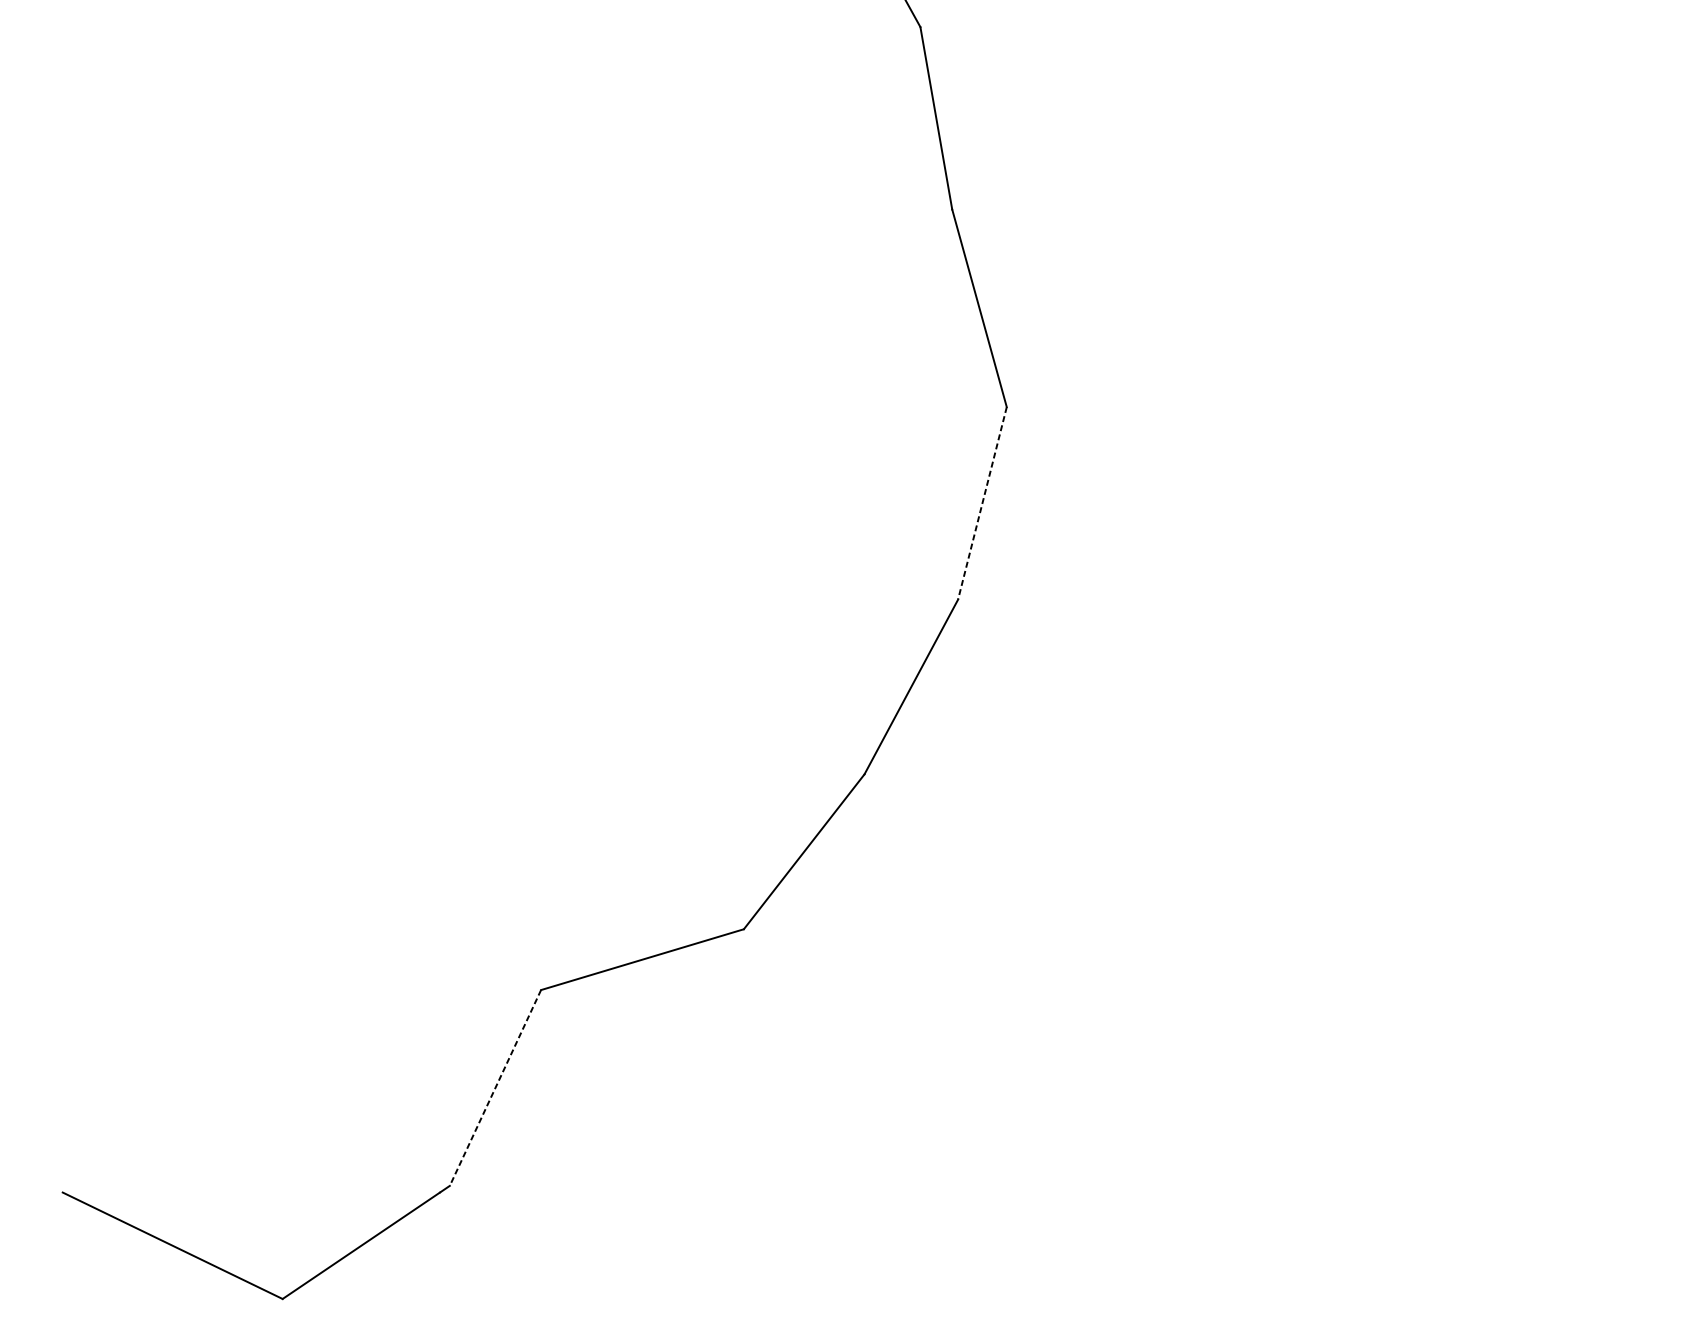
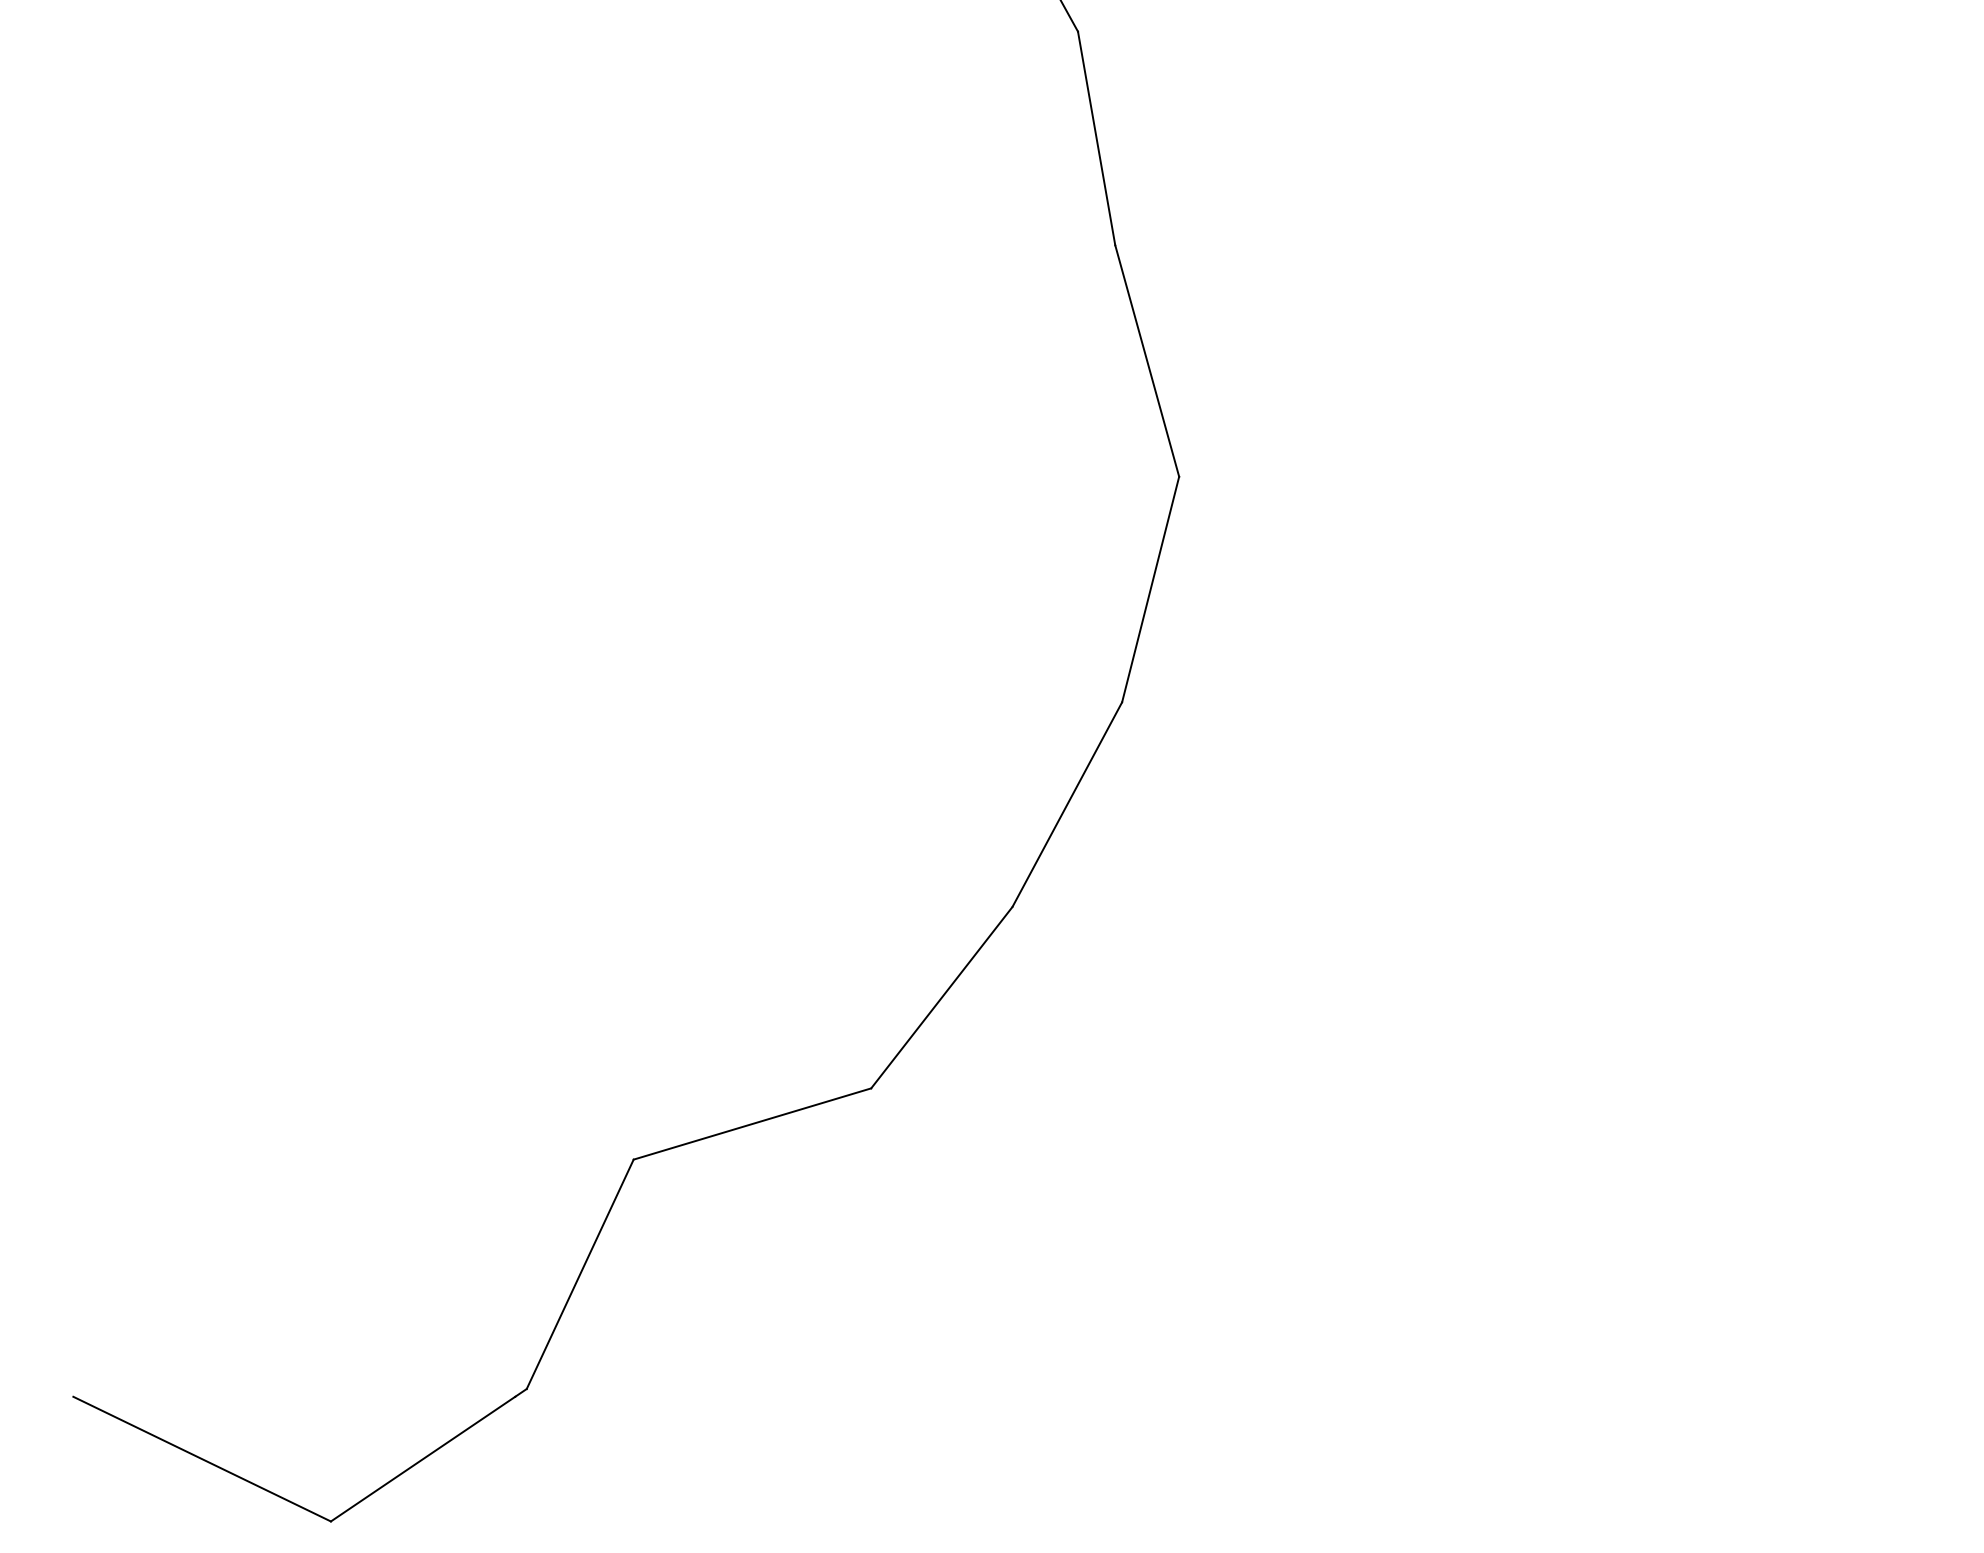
line: (982, 504) -> (1150, 590), dashed -> solid
line: (495, 1088) -> (580, 1274), dashed -> solid

